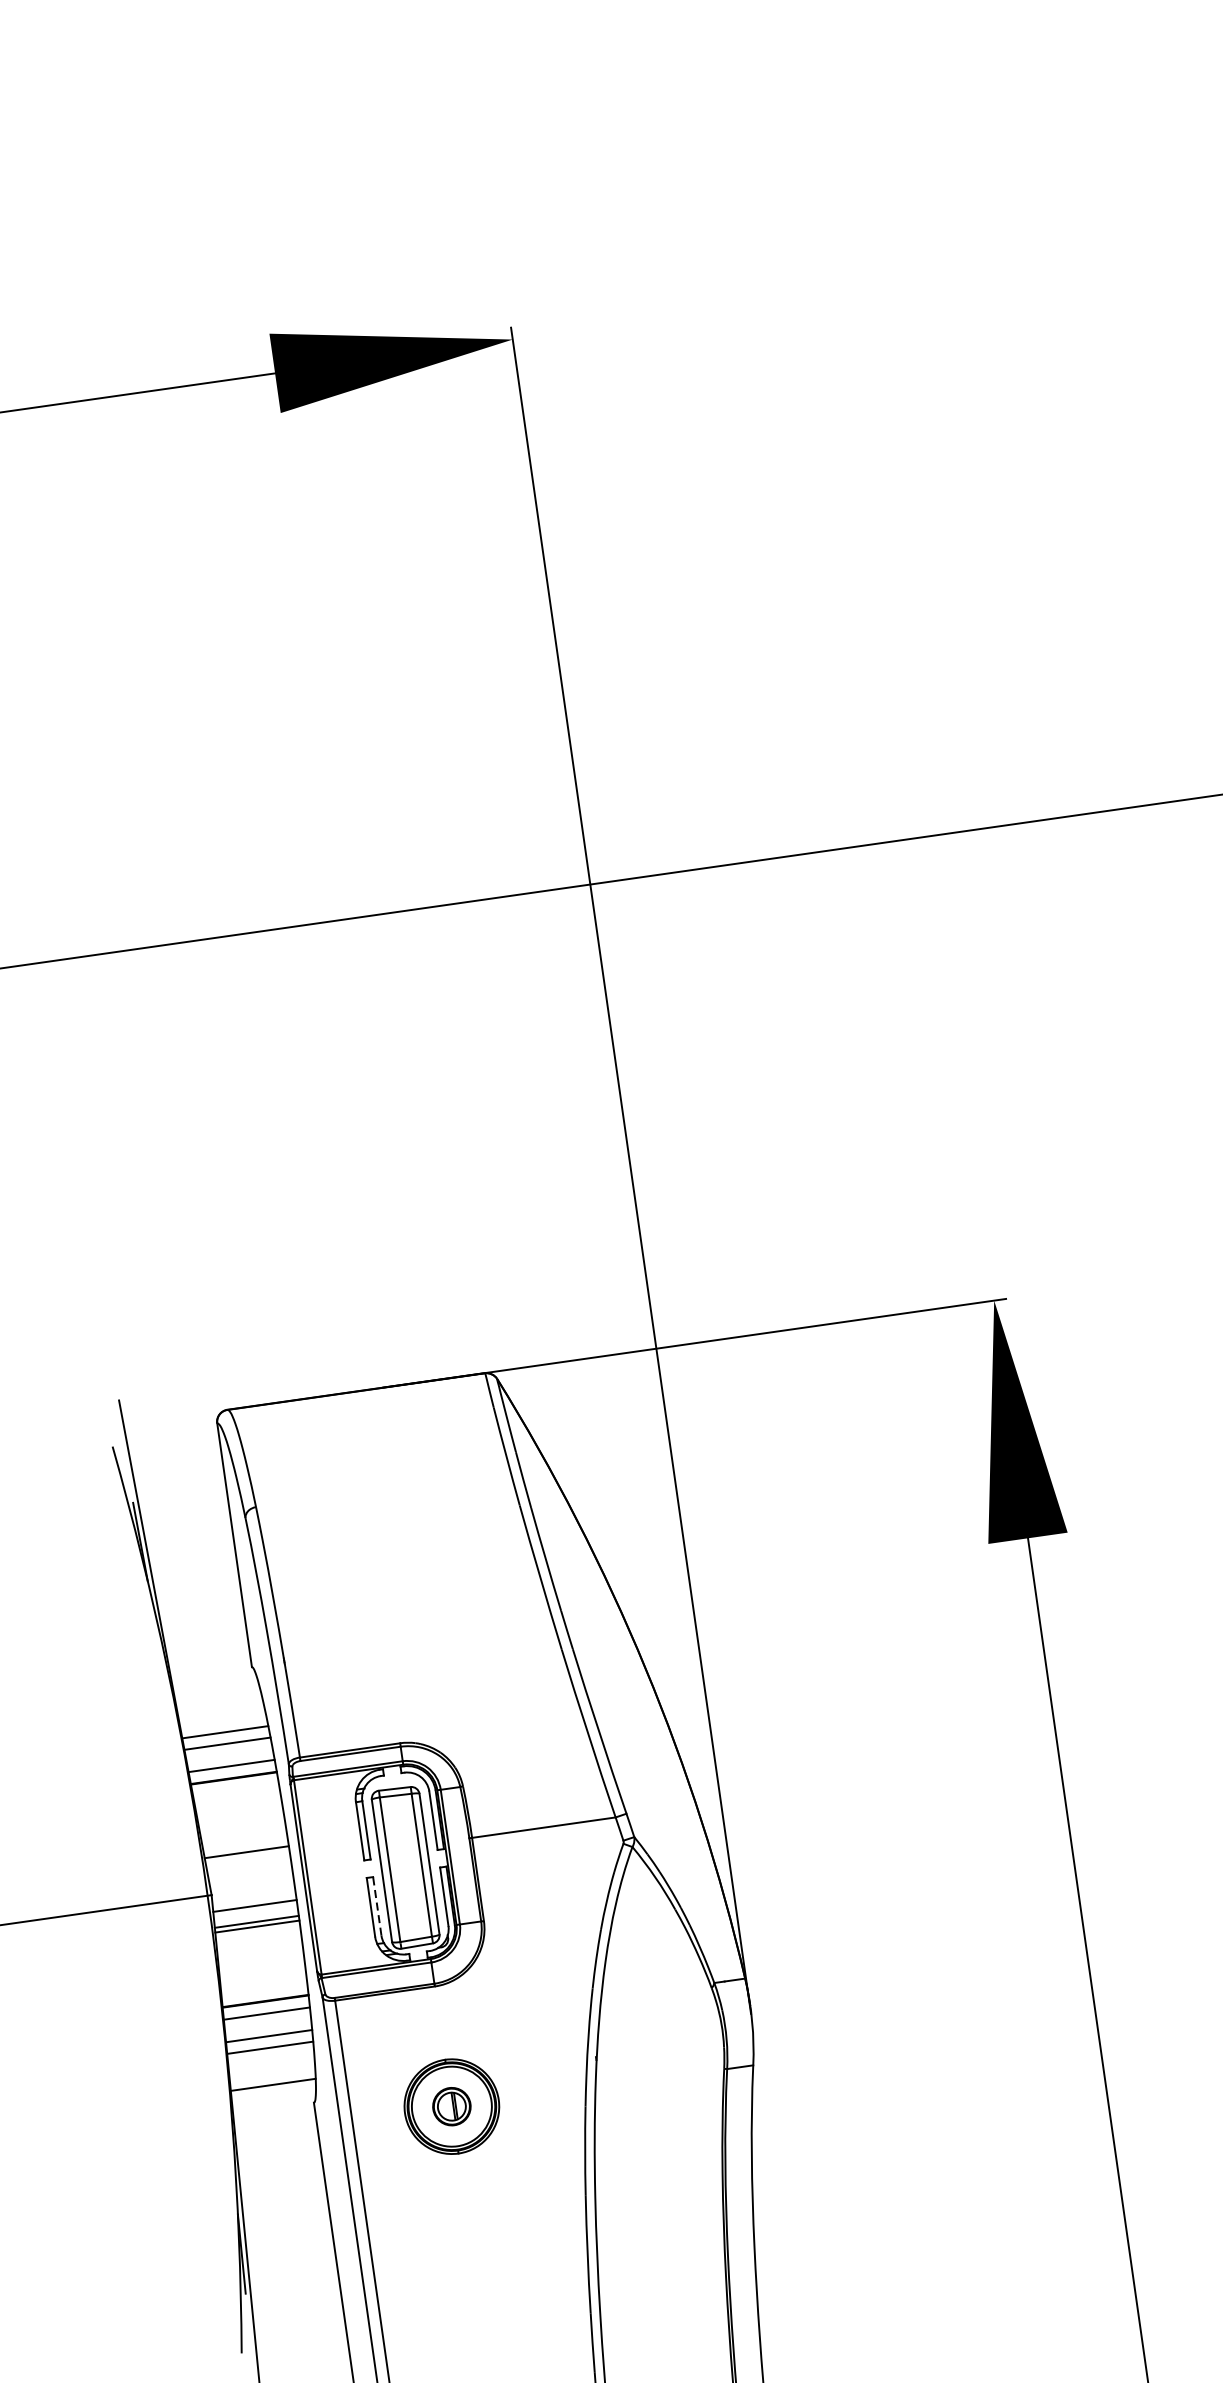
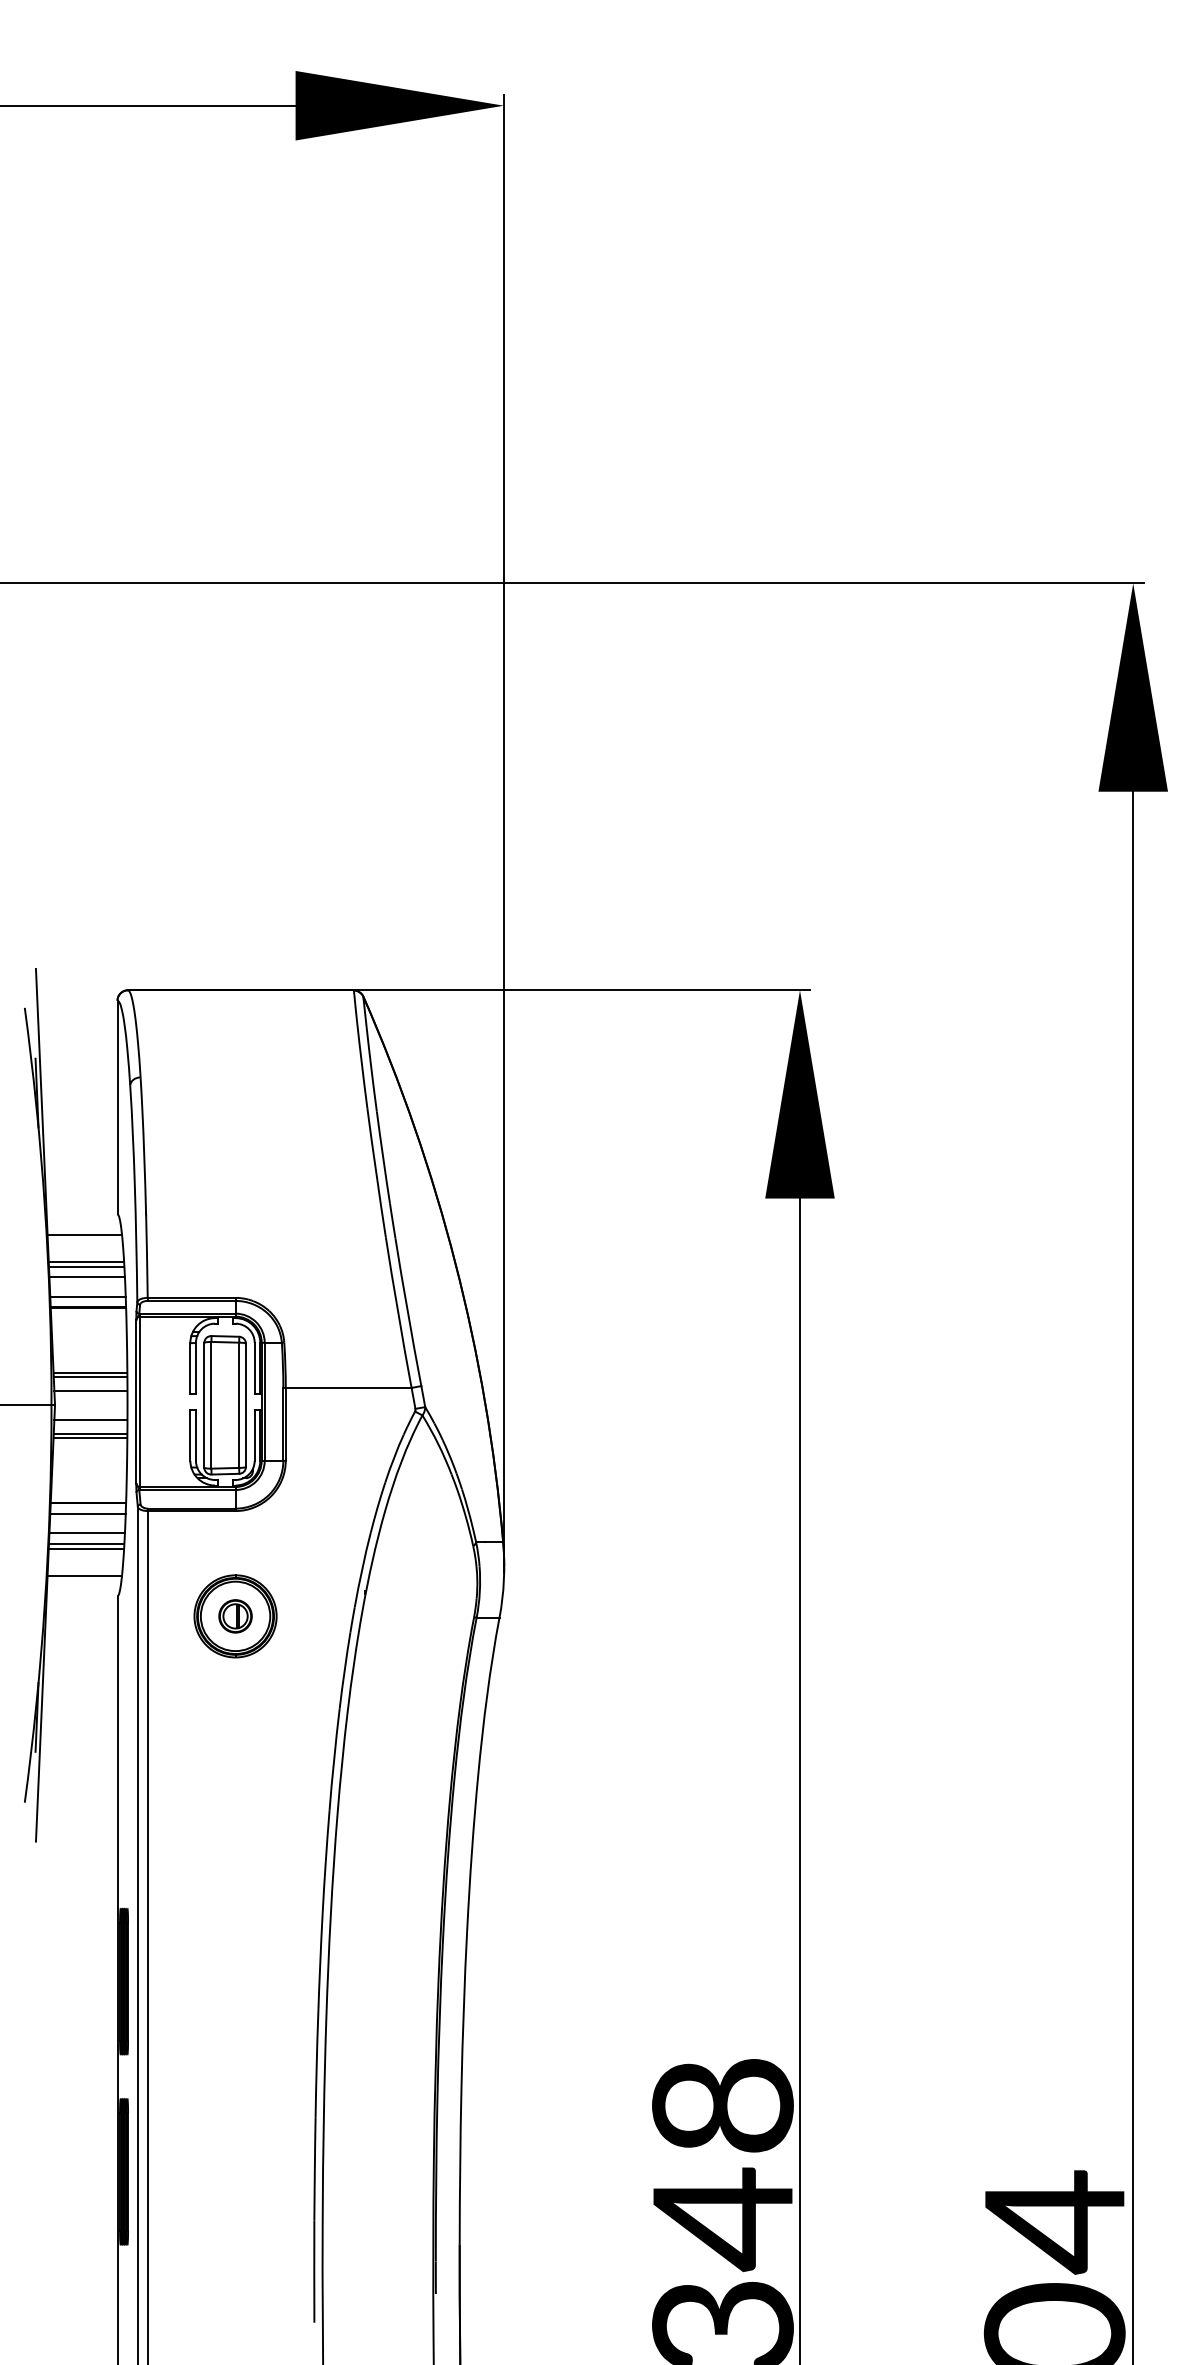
line: (217, 1695) -> (84, 1234), added
line: (224, 1725) -> (86, 1261), added
line: (247, 1856) -> (90, 1376), added
line: (249, 1872) -> (90, 1390), added
line: (376, 1906) -> (195, 1435), dashed -> solid
line: (270, 2053) -> (86, 1548), added

